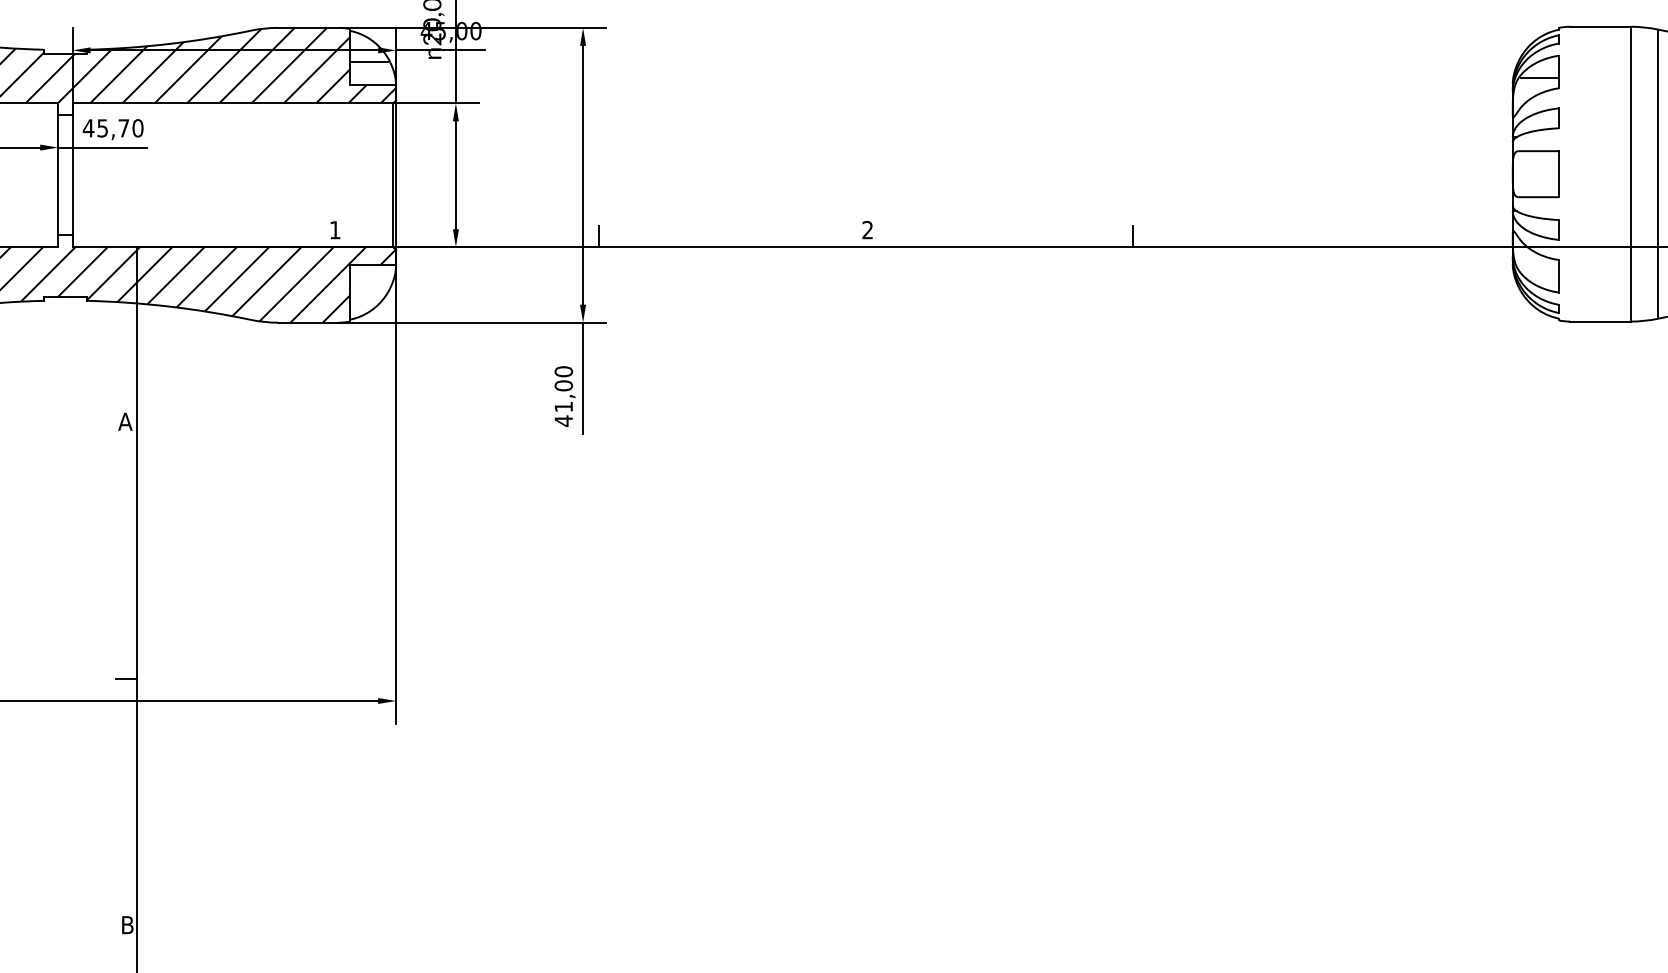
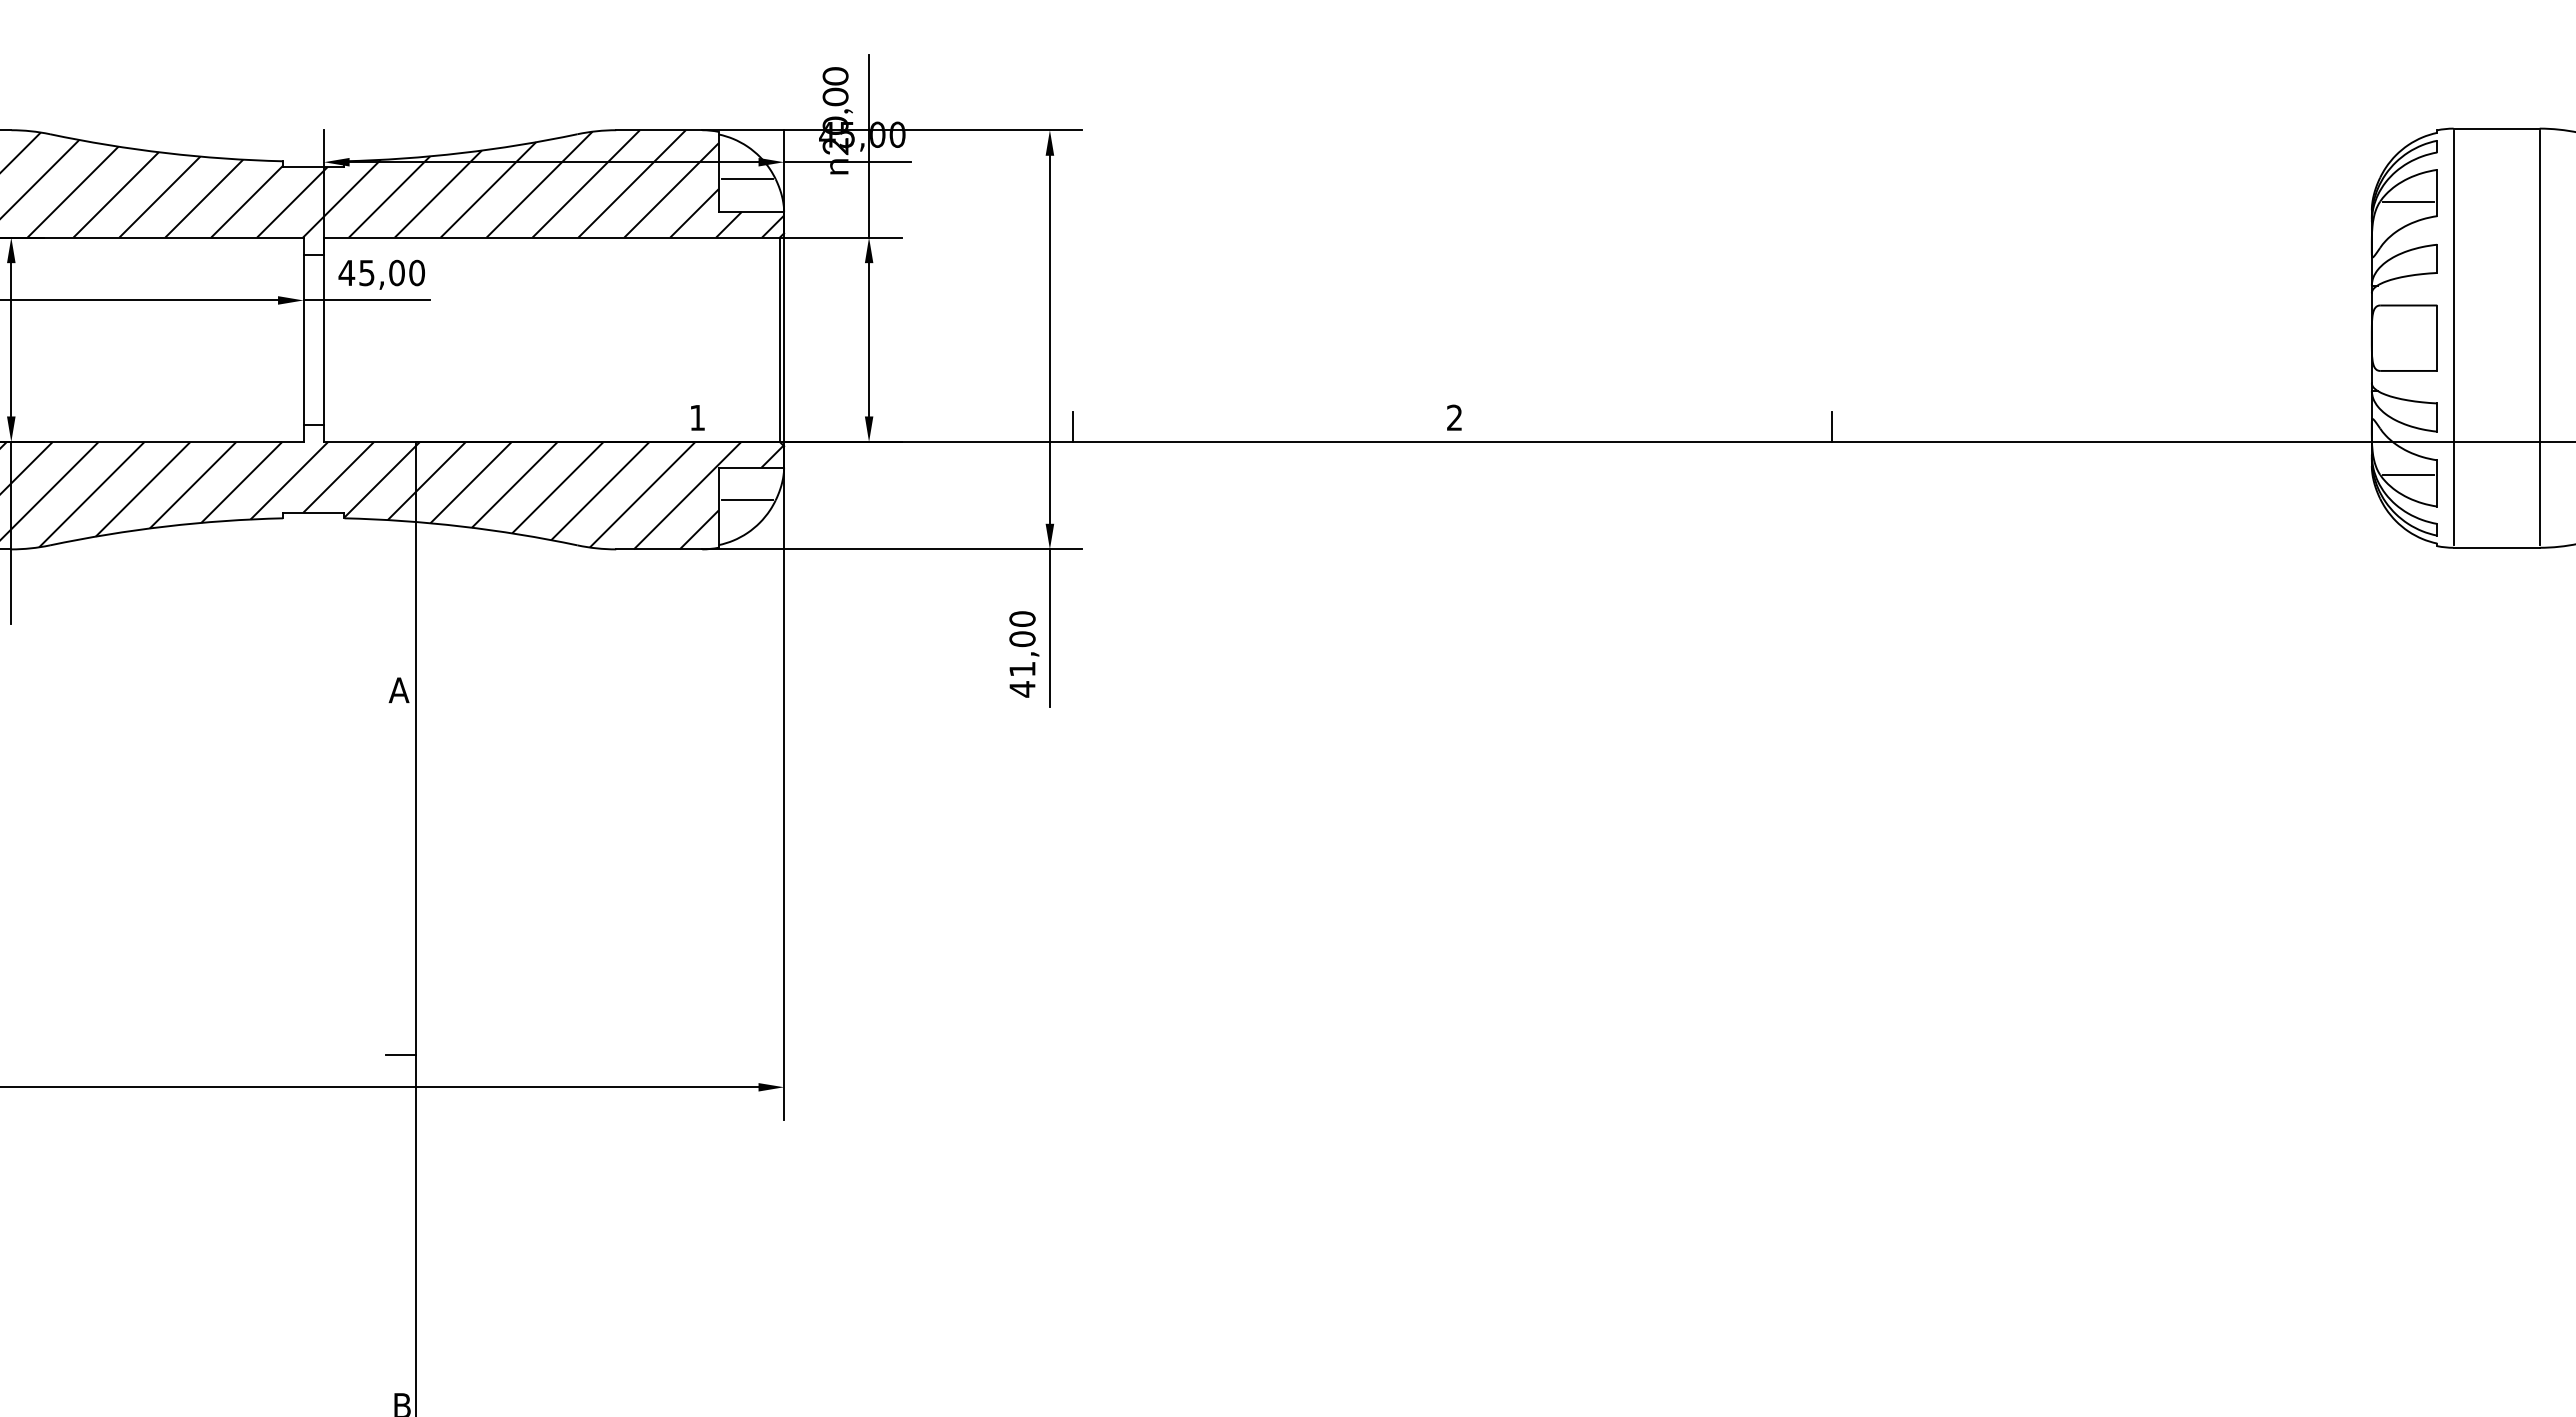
text: (123, 127) -> (396, 272), 45,70 -> 45,00
line: (1570, 174) -> (2453, 338), added
line: (1538, 270) -> (2408, 474), added
line: (369, 288) -> (746, 500), added

